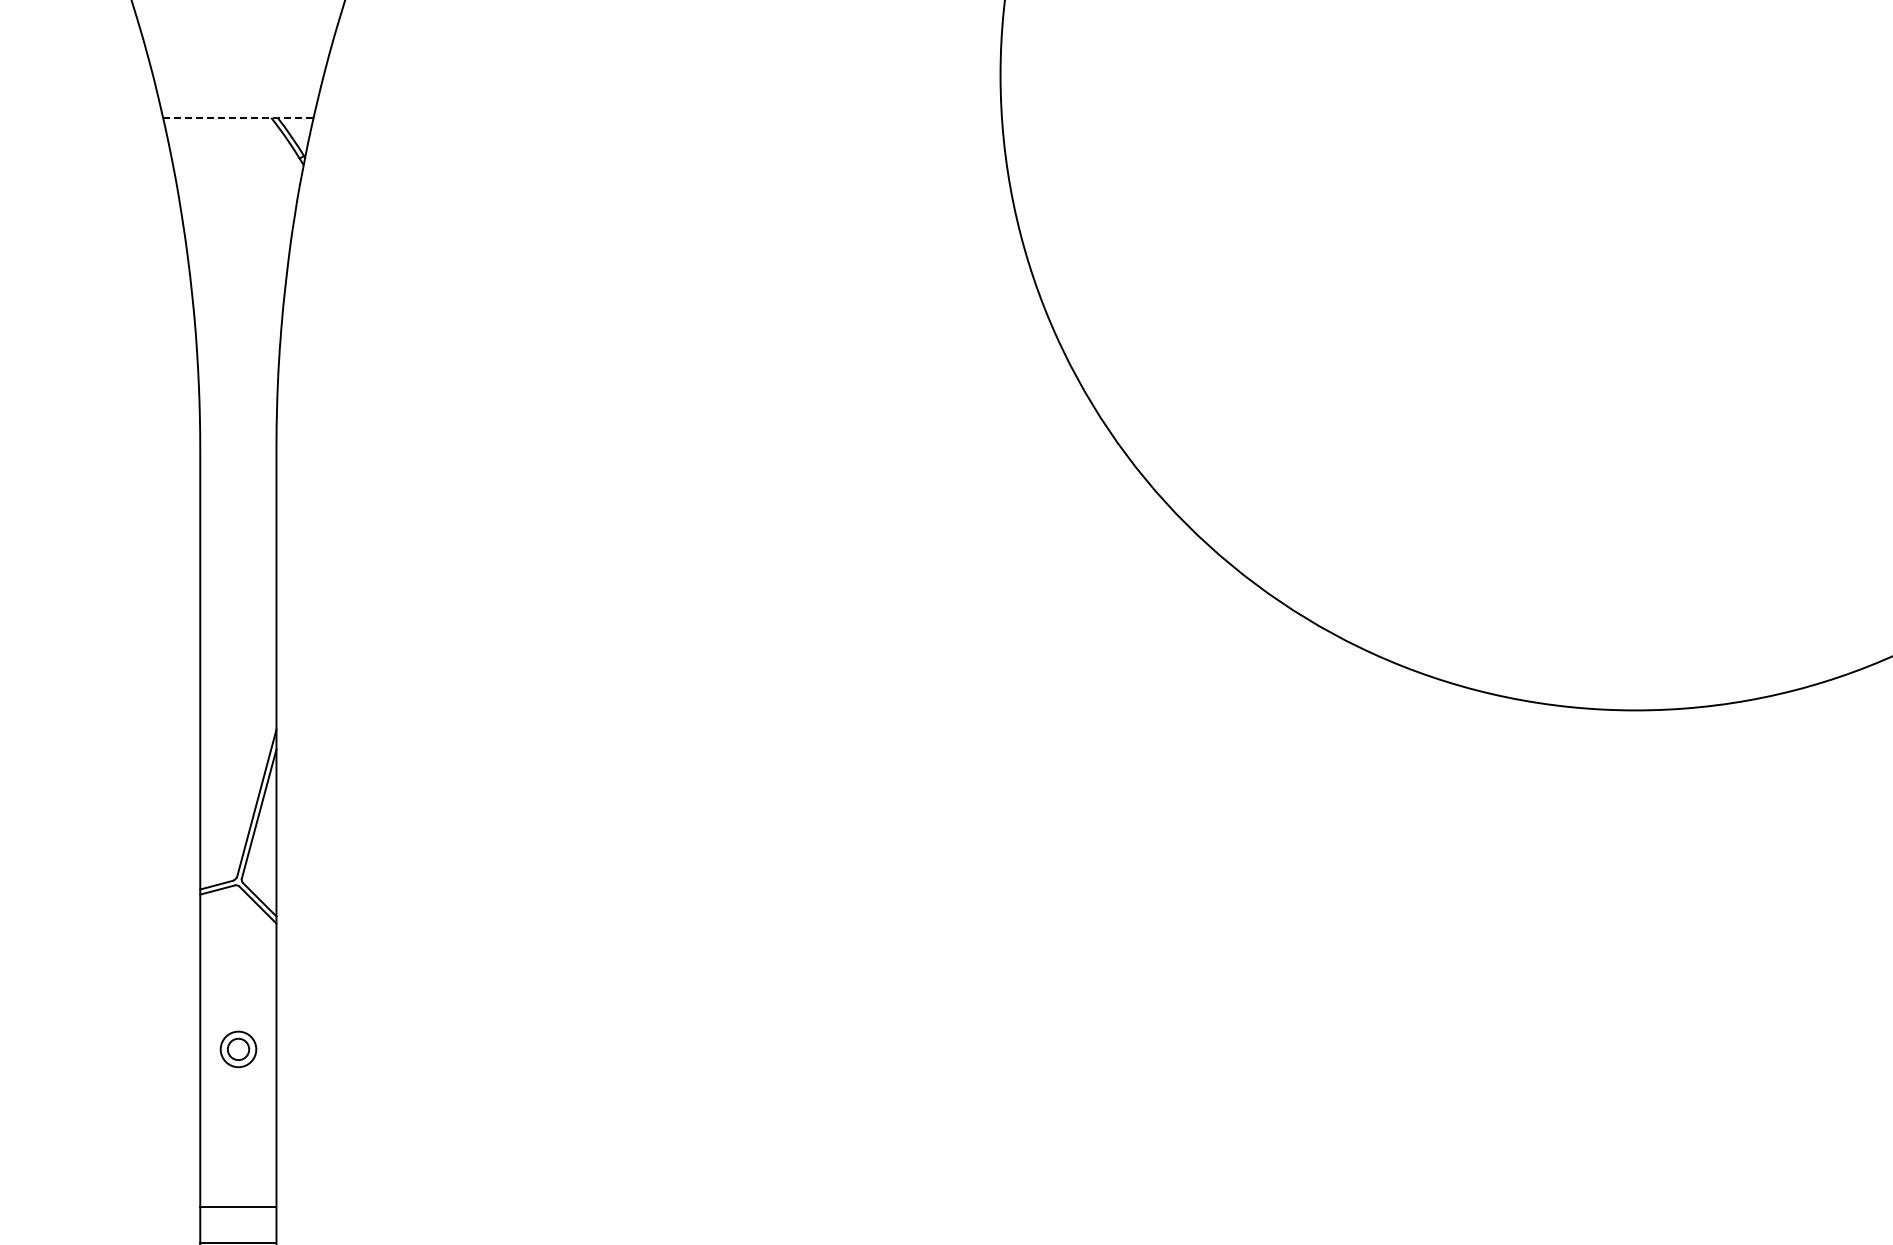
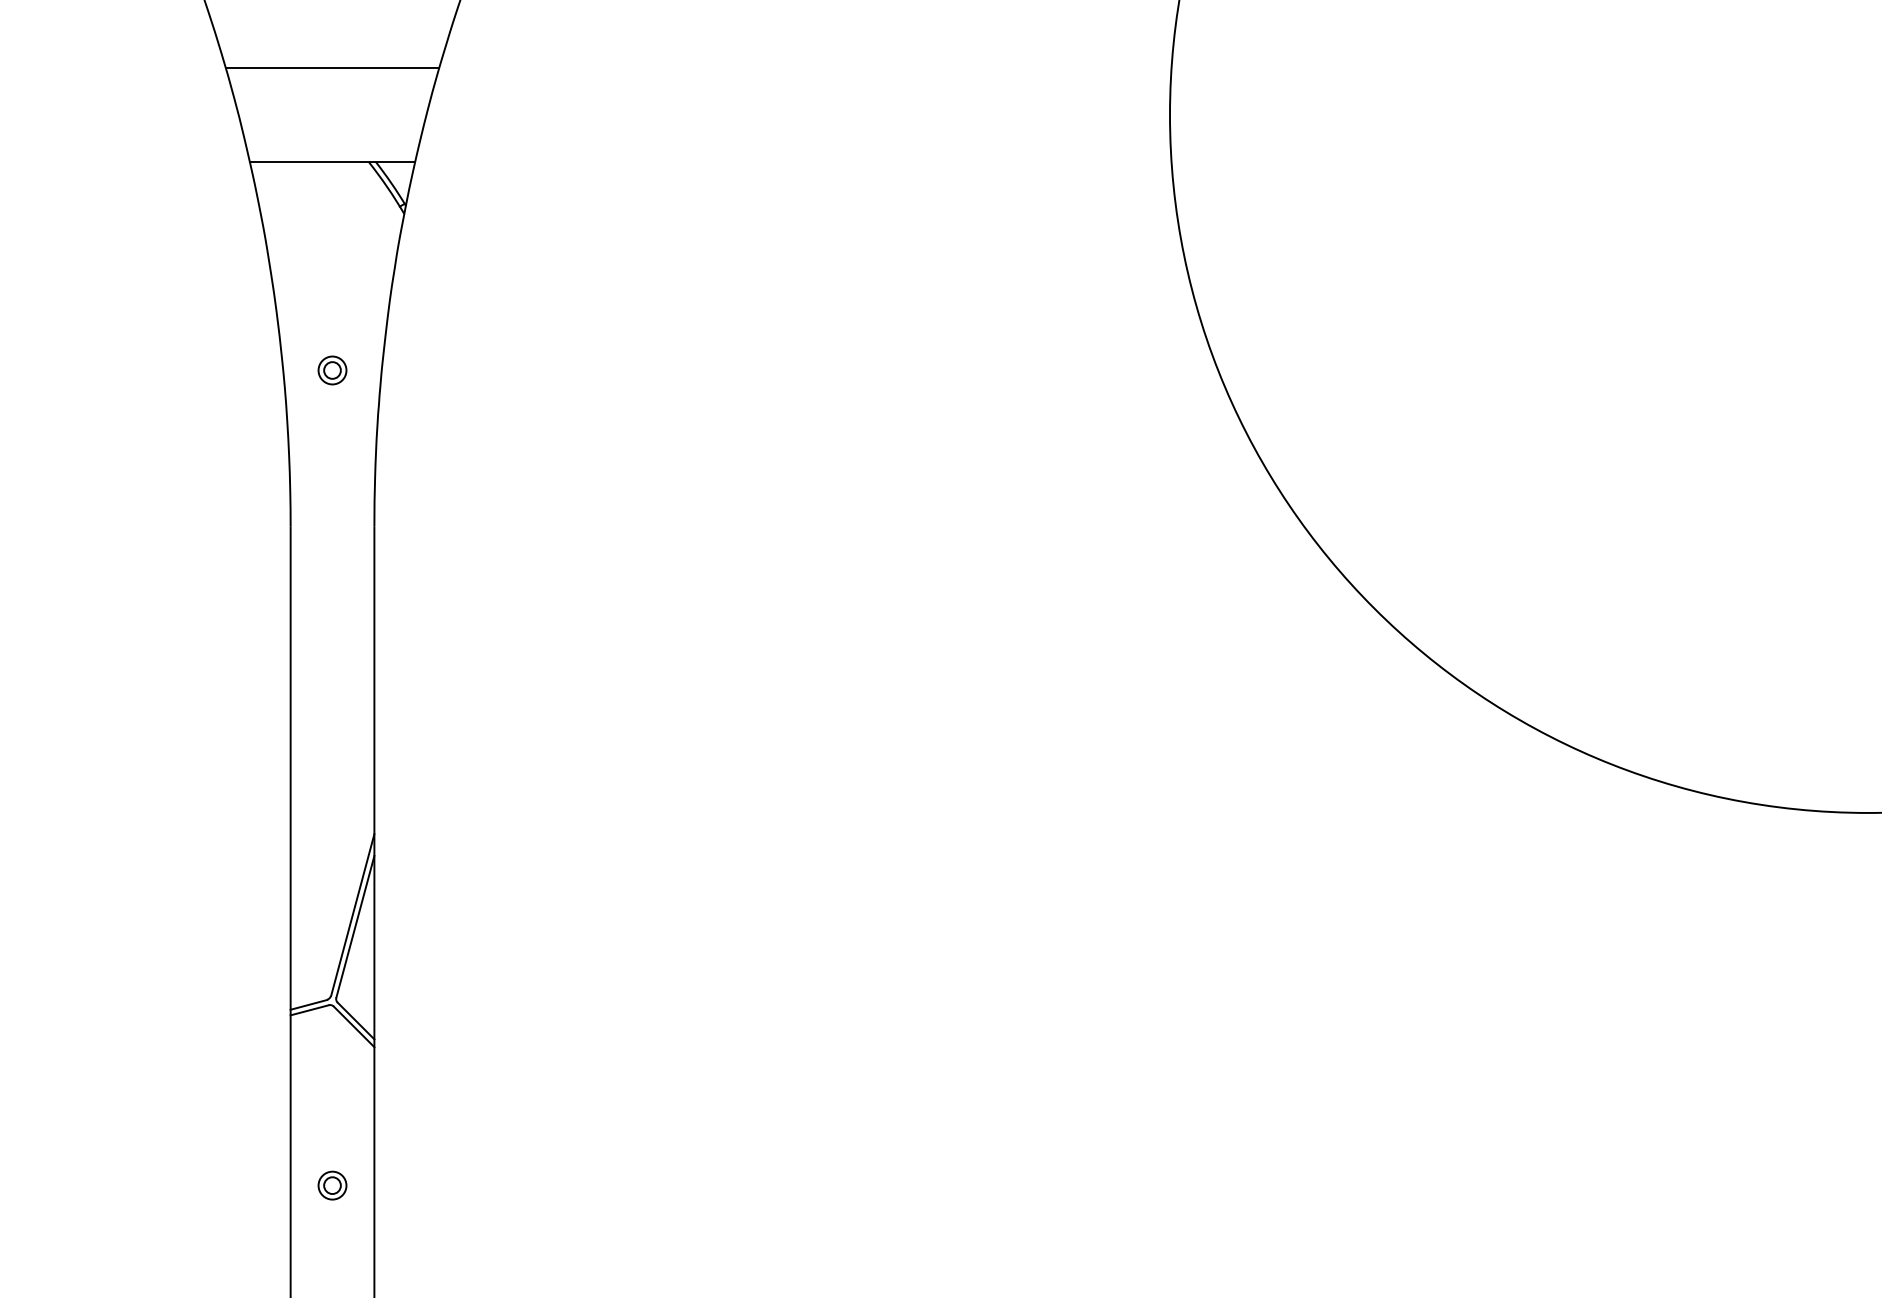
line: (238, 32) -> (332, 68), added
line: (238, 117) -> (332, 161), dashed -> solid
part: (237, 307) -> (331, 370), added
part: (237, 1049) -> (331, 1185), size x0.71

